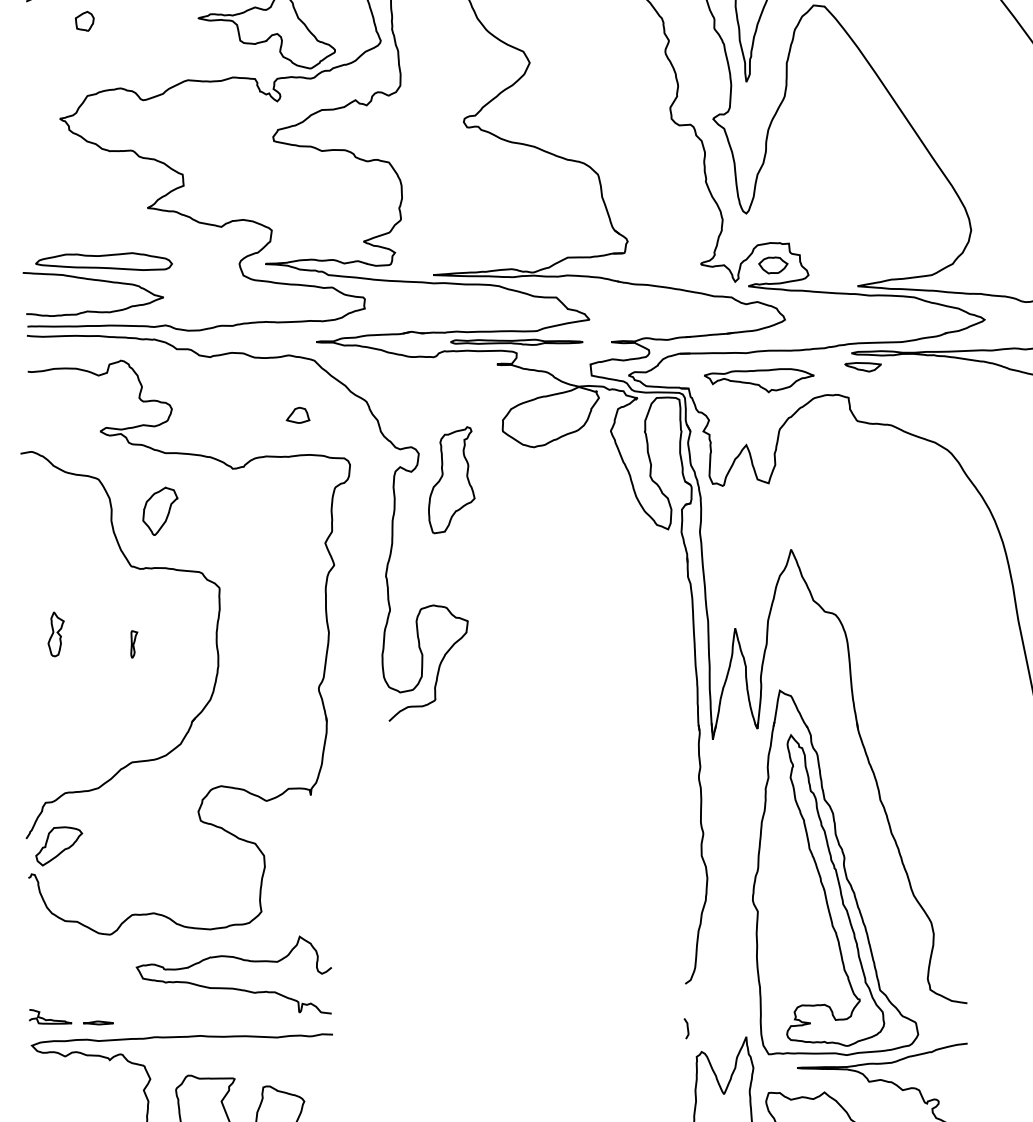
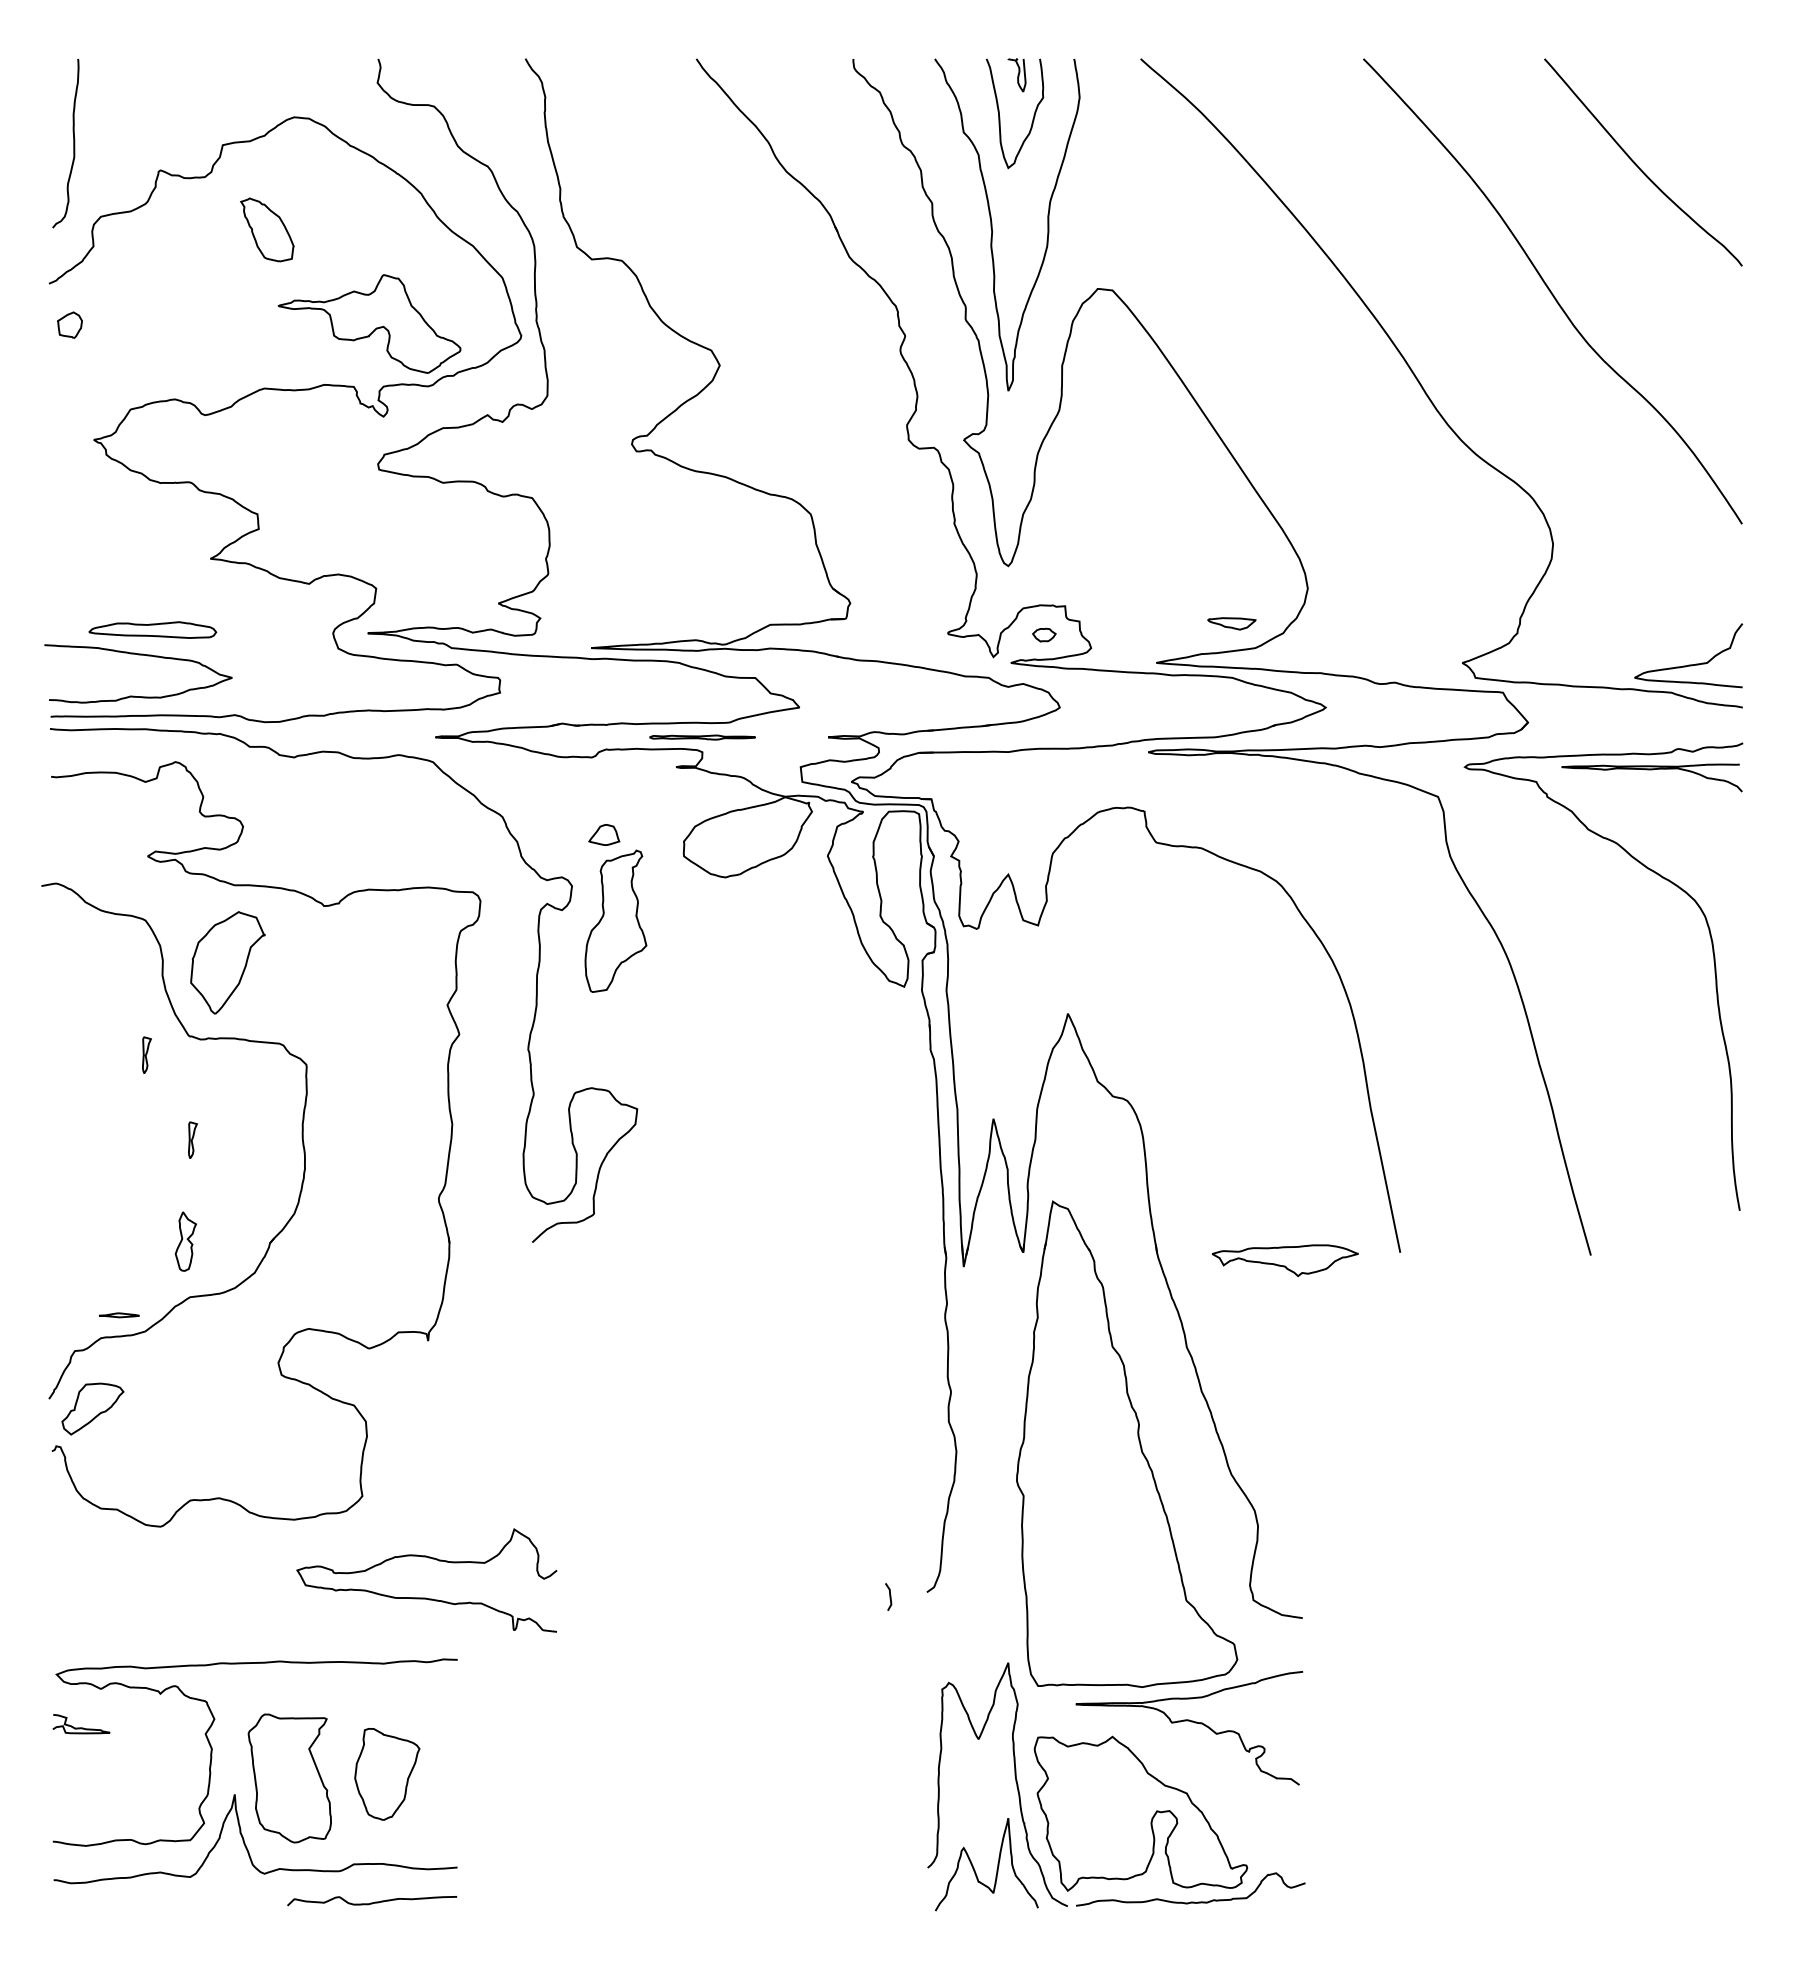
part: (84, 20) -> (69, 324), moved
part: (103, 261) -> (152, 629), size x0.7
part: (773, 264) -> (1044, 634), size x0.6
part: (516, 342) -> (702, 737), size x0.6
part: (862, 366) -> (1231, 623), moved
part: (758, 380) -> (1284, 1260), moved
part: (298, 415) -> (604, 834), moved
part: (160, 511) -> (227, 962), size x1.6
part: (99, 580) -> (146, 1054), added
part: (55, 634) -> (185, 1241), moved
part: (835, 890) -> (1126, 1467), removed
curve: (233, 987) -> (426, 1597), moved
curve: (50, 1019) -> (81, 1727), moved
part: (98, 1023) -> (119, 1315), moved
curve: (687, 1028) -> (889, 1596), moved

